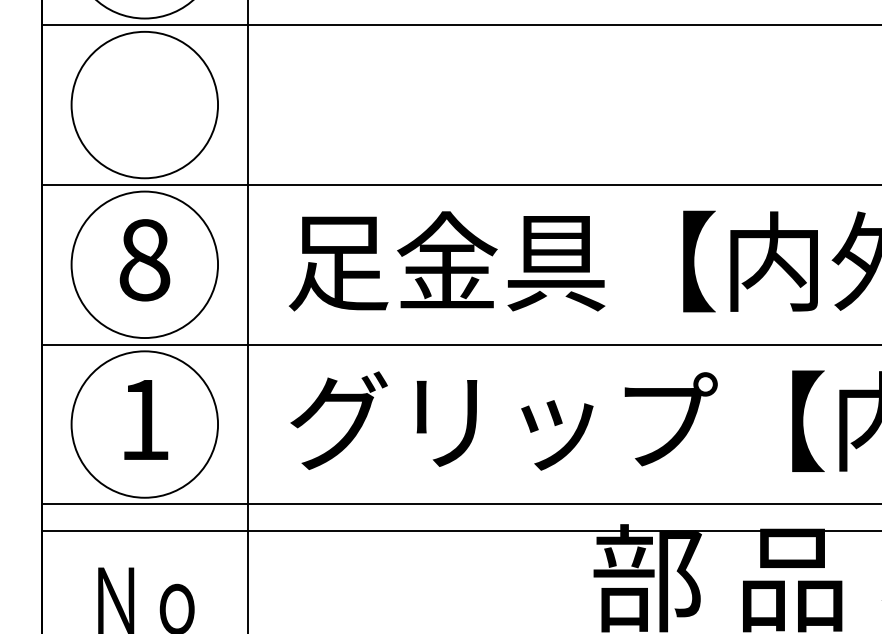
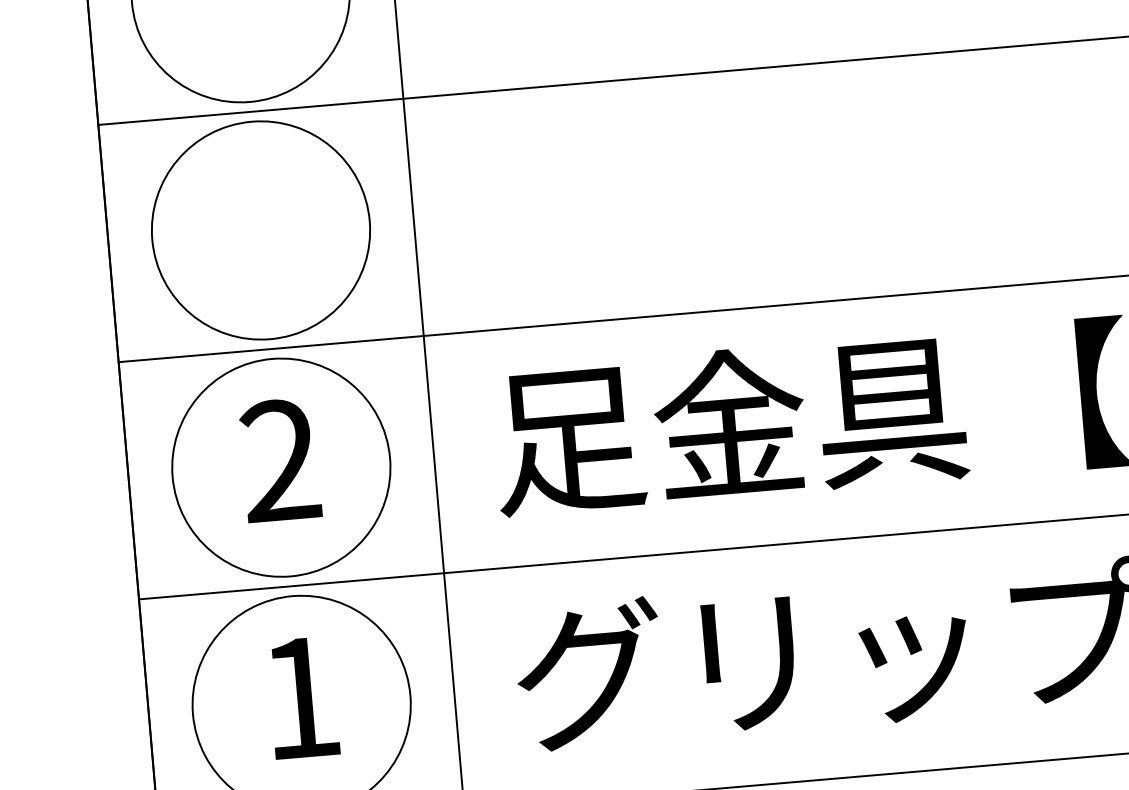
text: (144, 259) -> (280, 459), 8 -> 2

